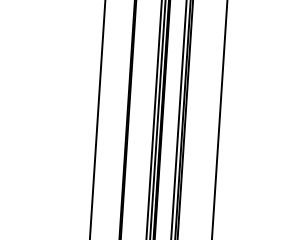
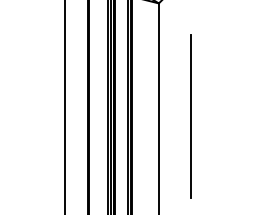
line: (262, 117) -> (191, 116), added

